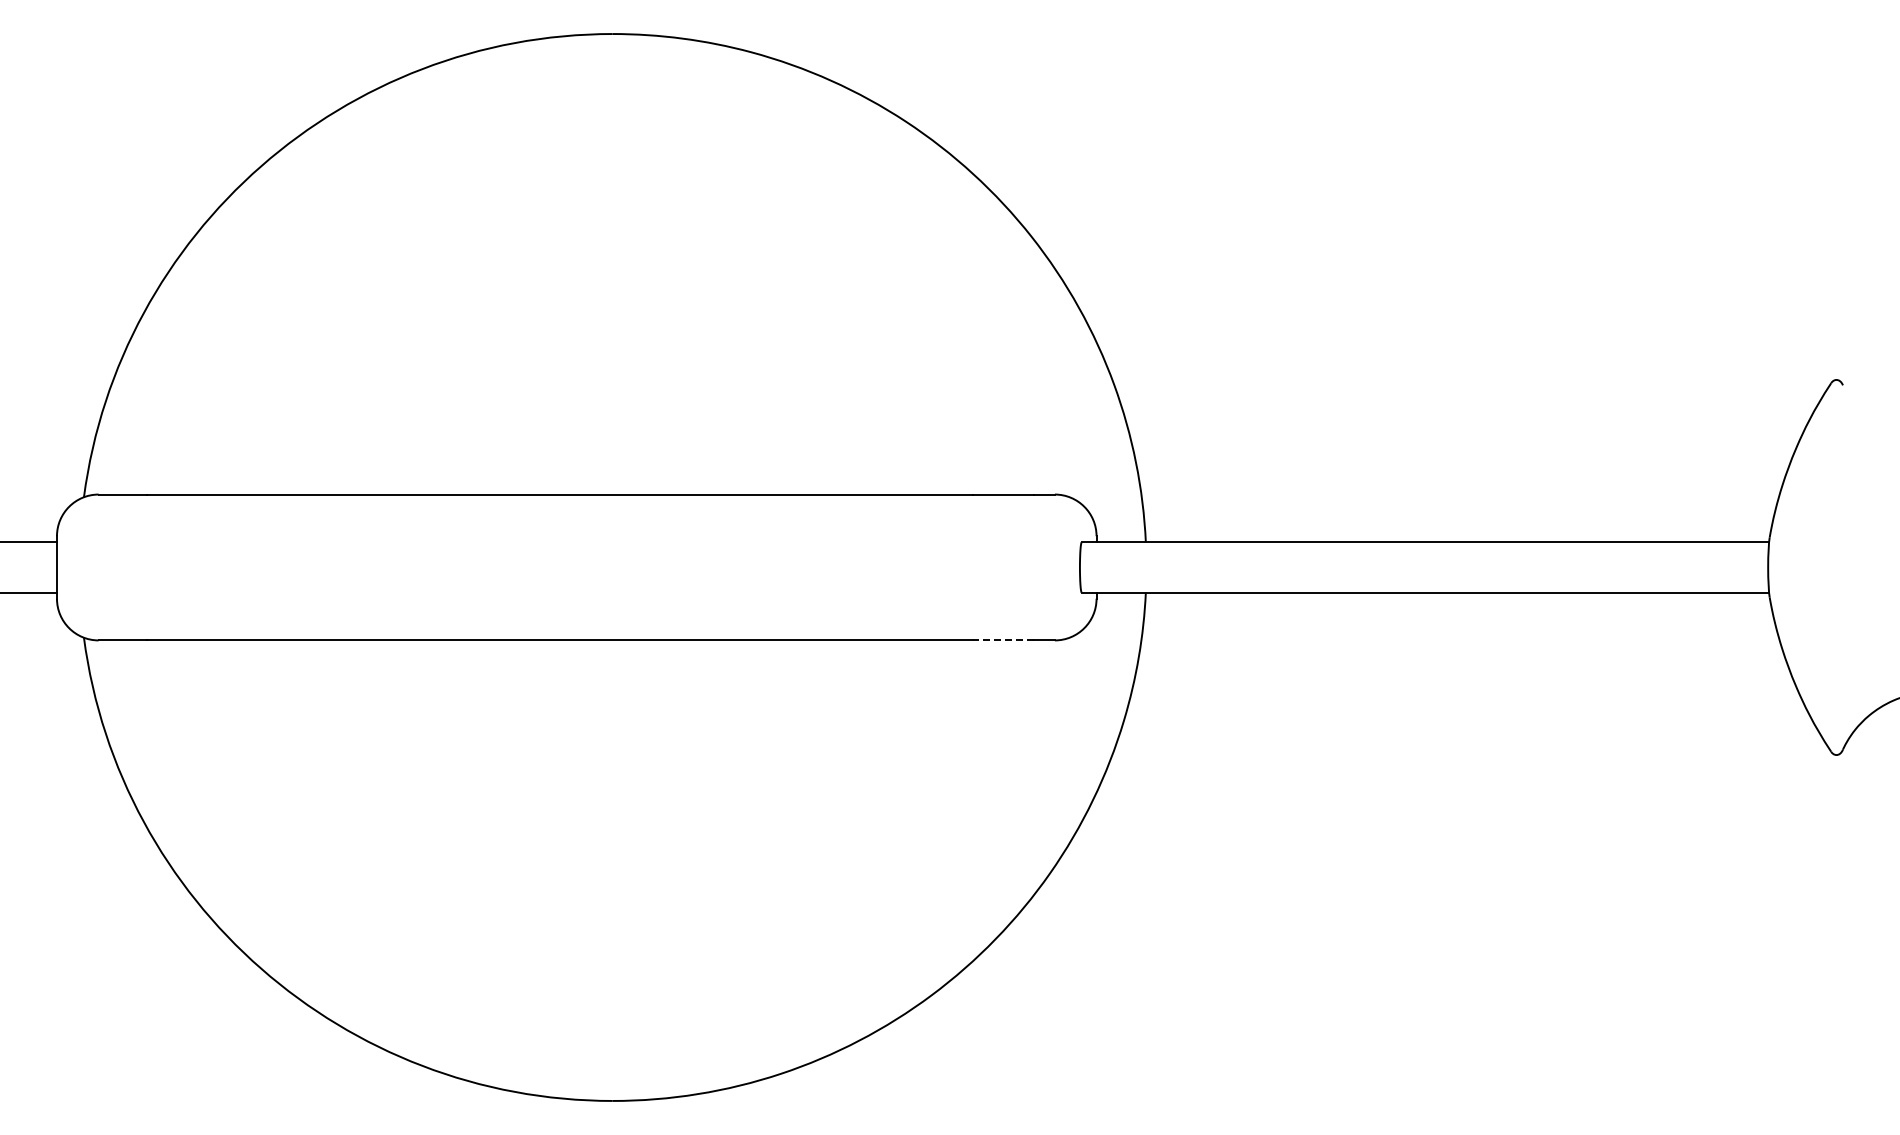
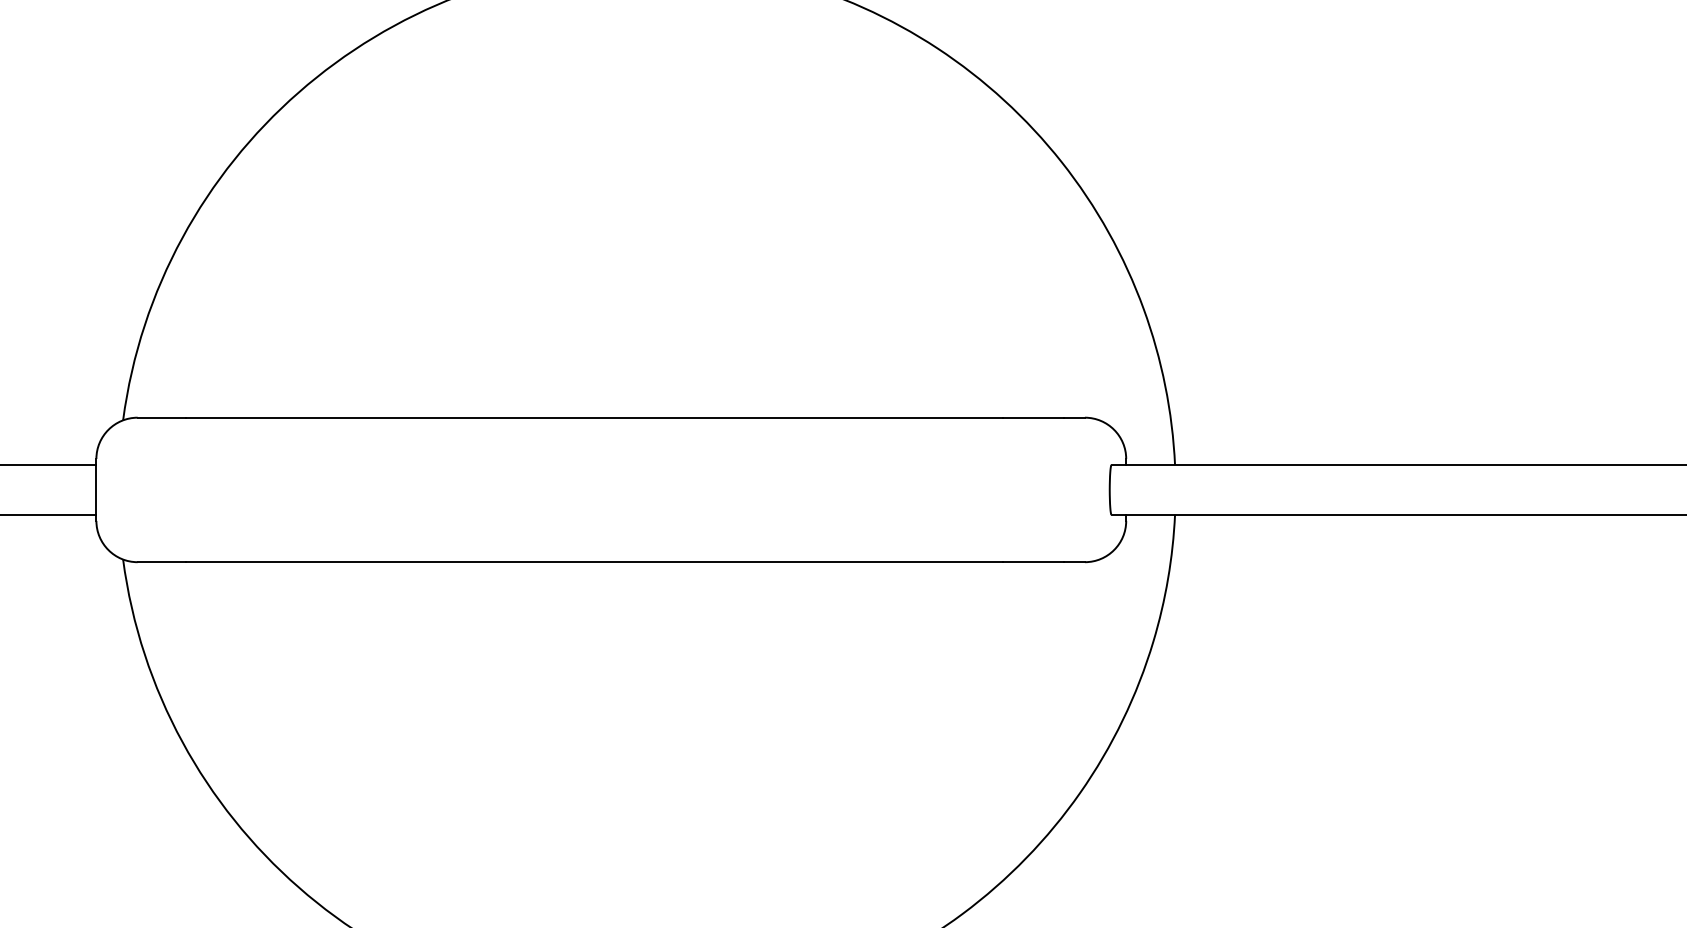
line: (1003, 640) -> (1034, 562), dashed -> solid

